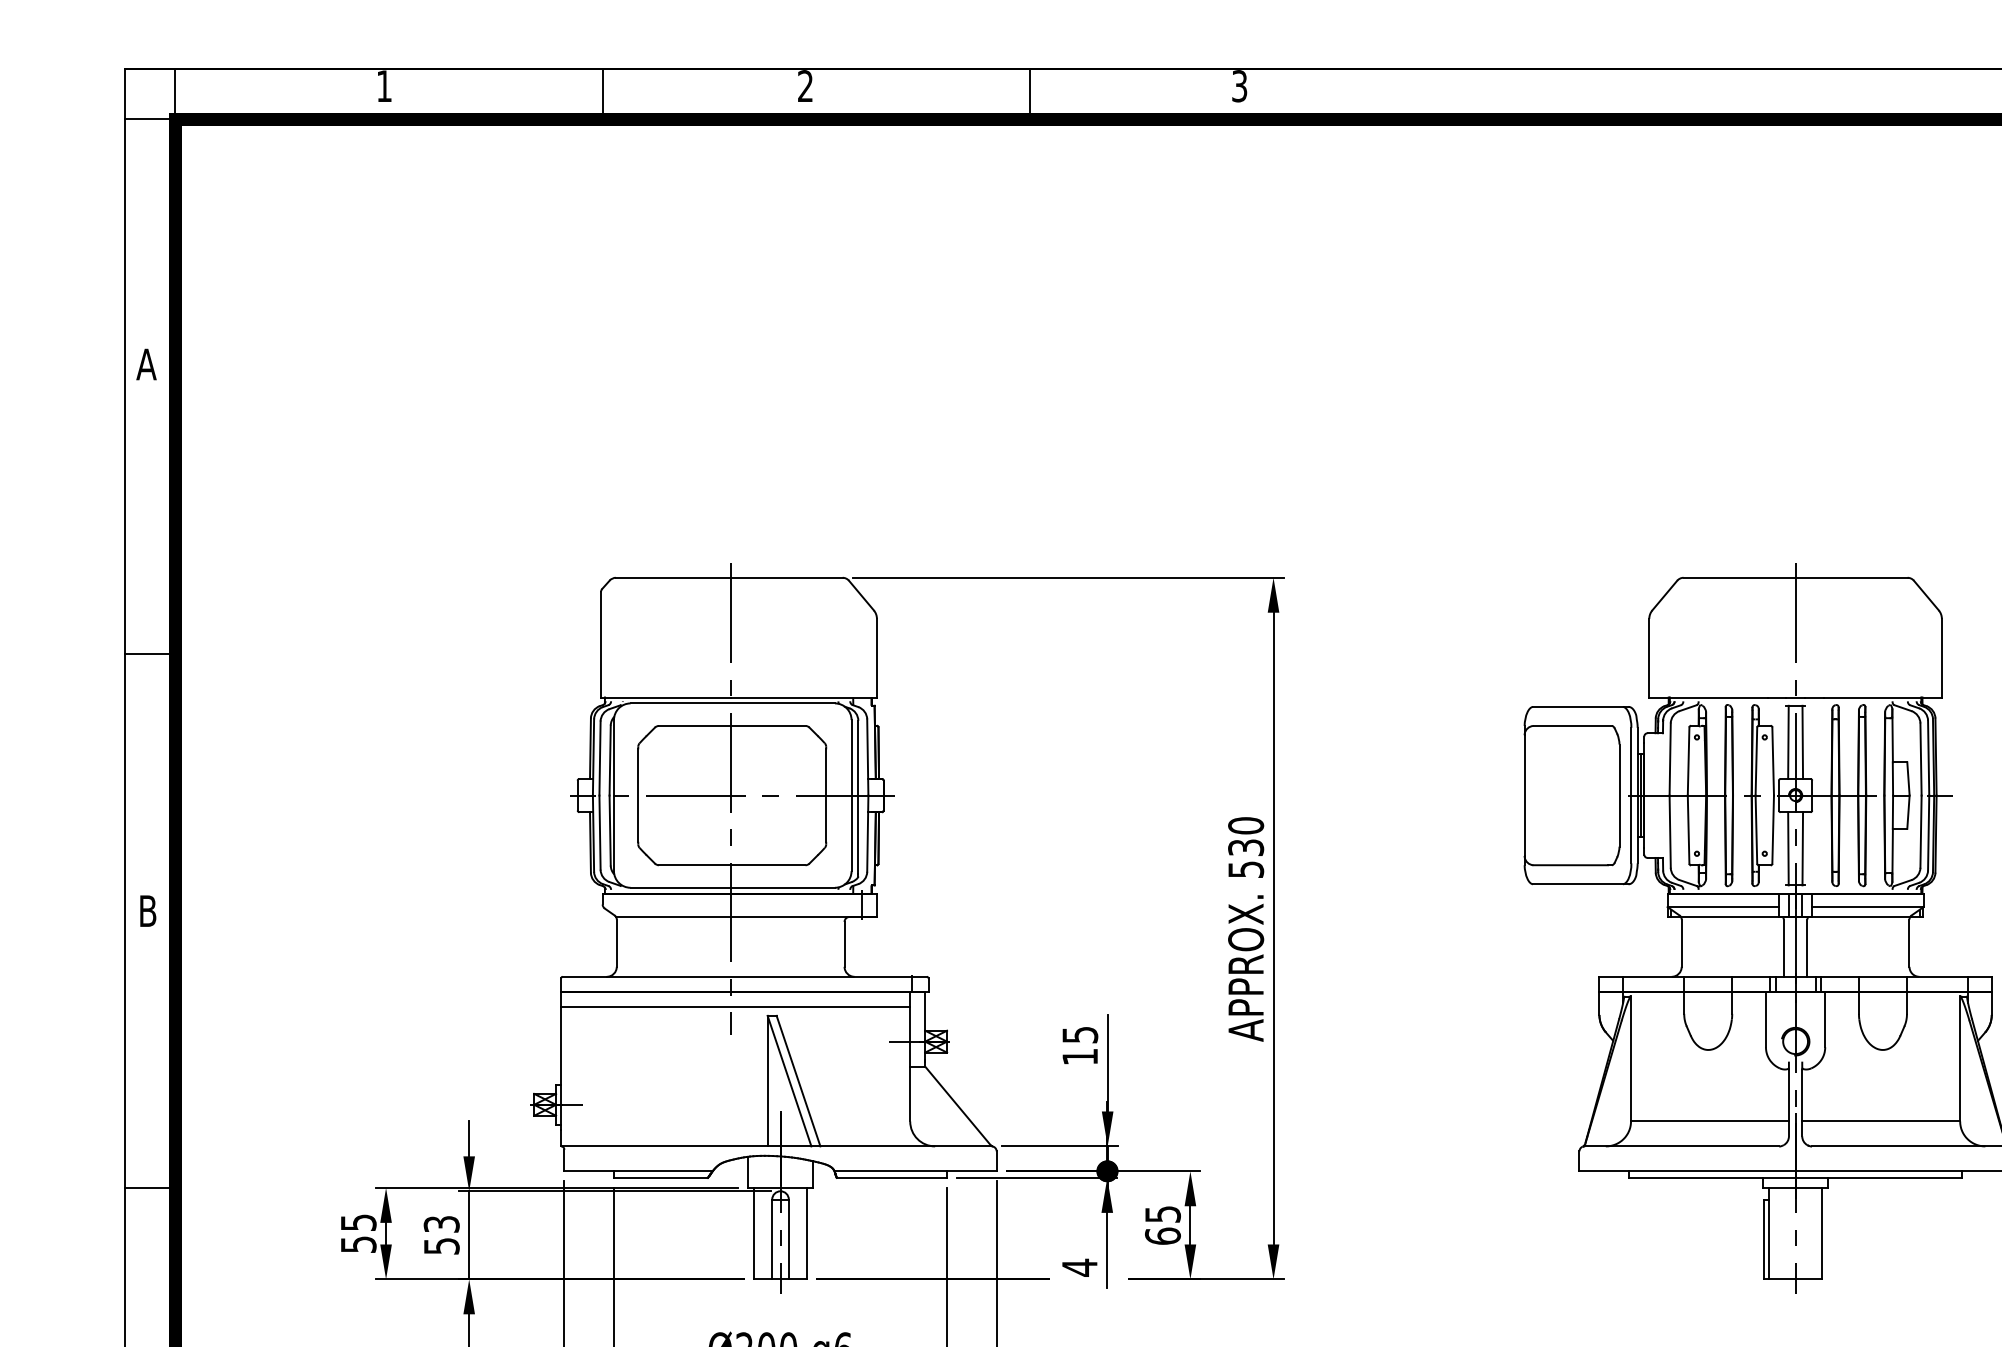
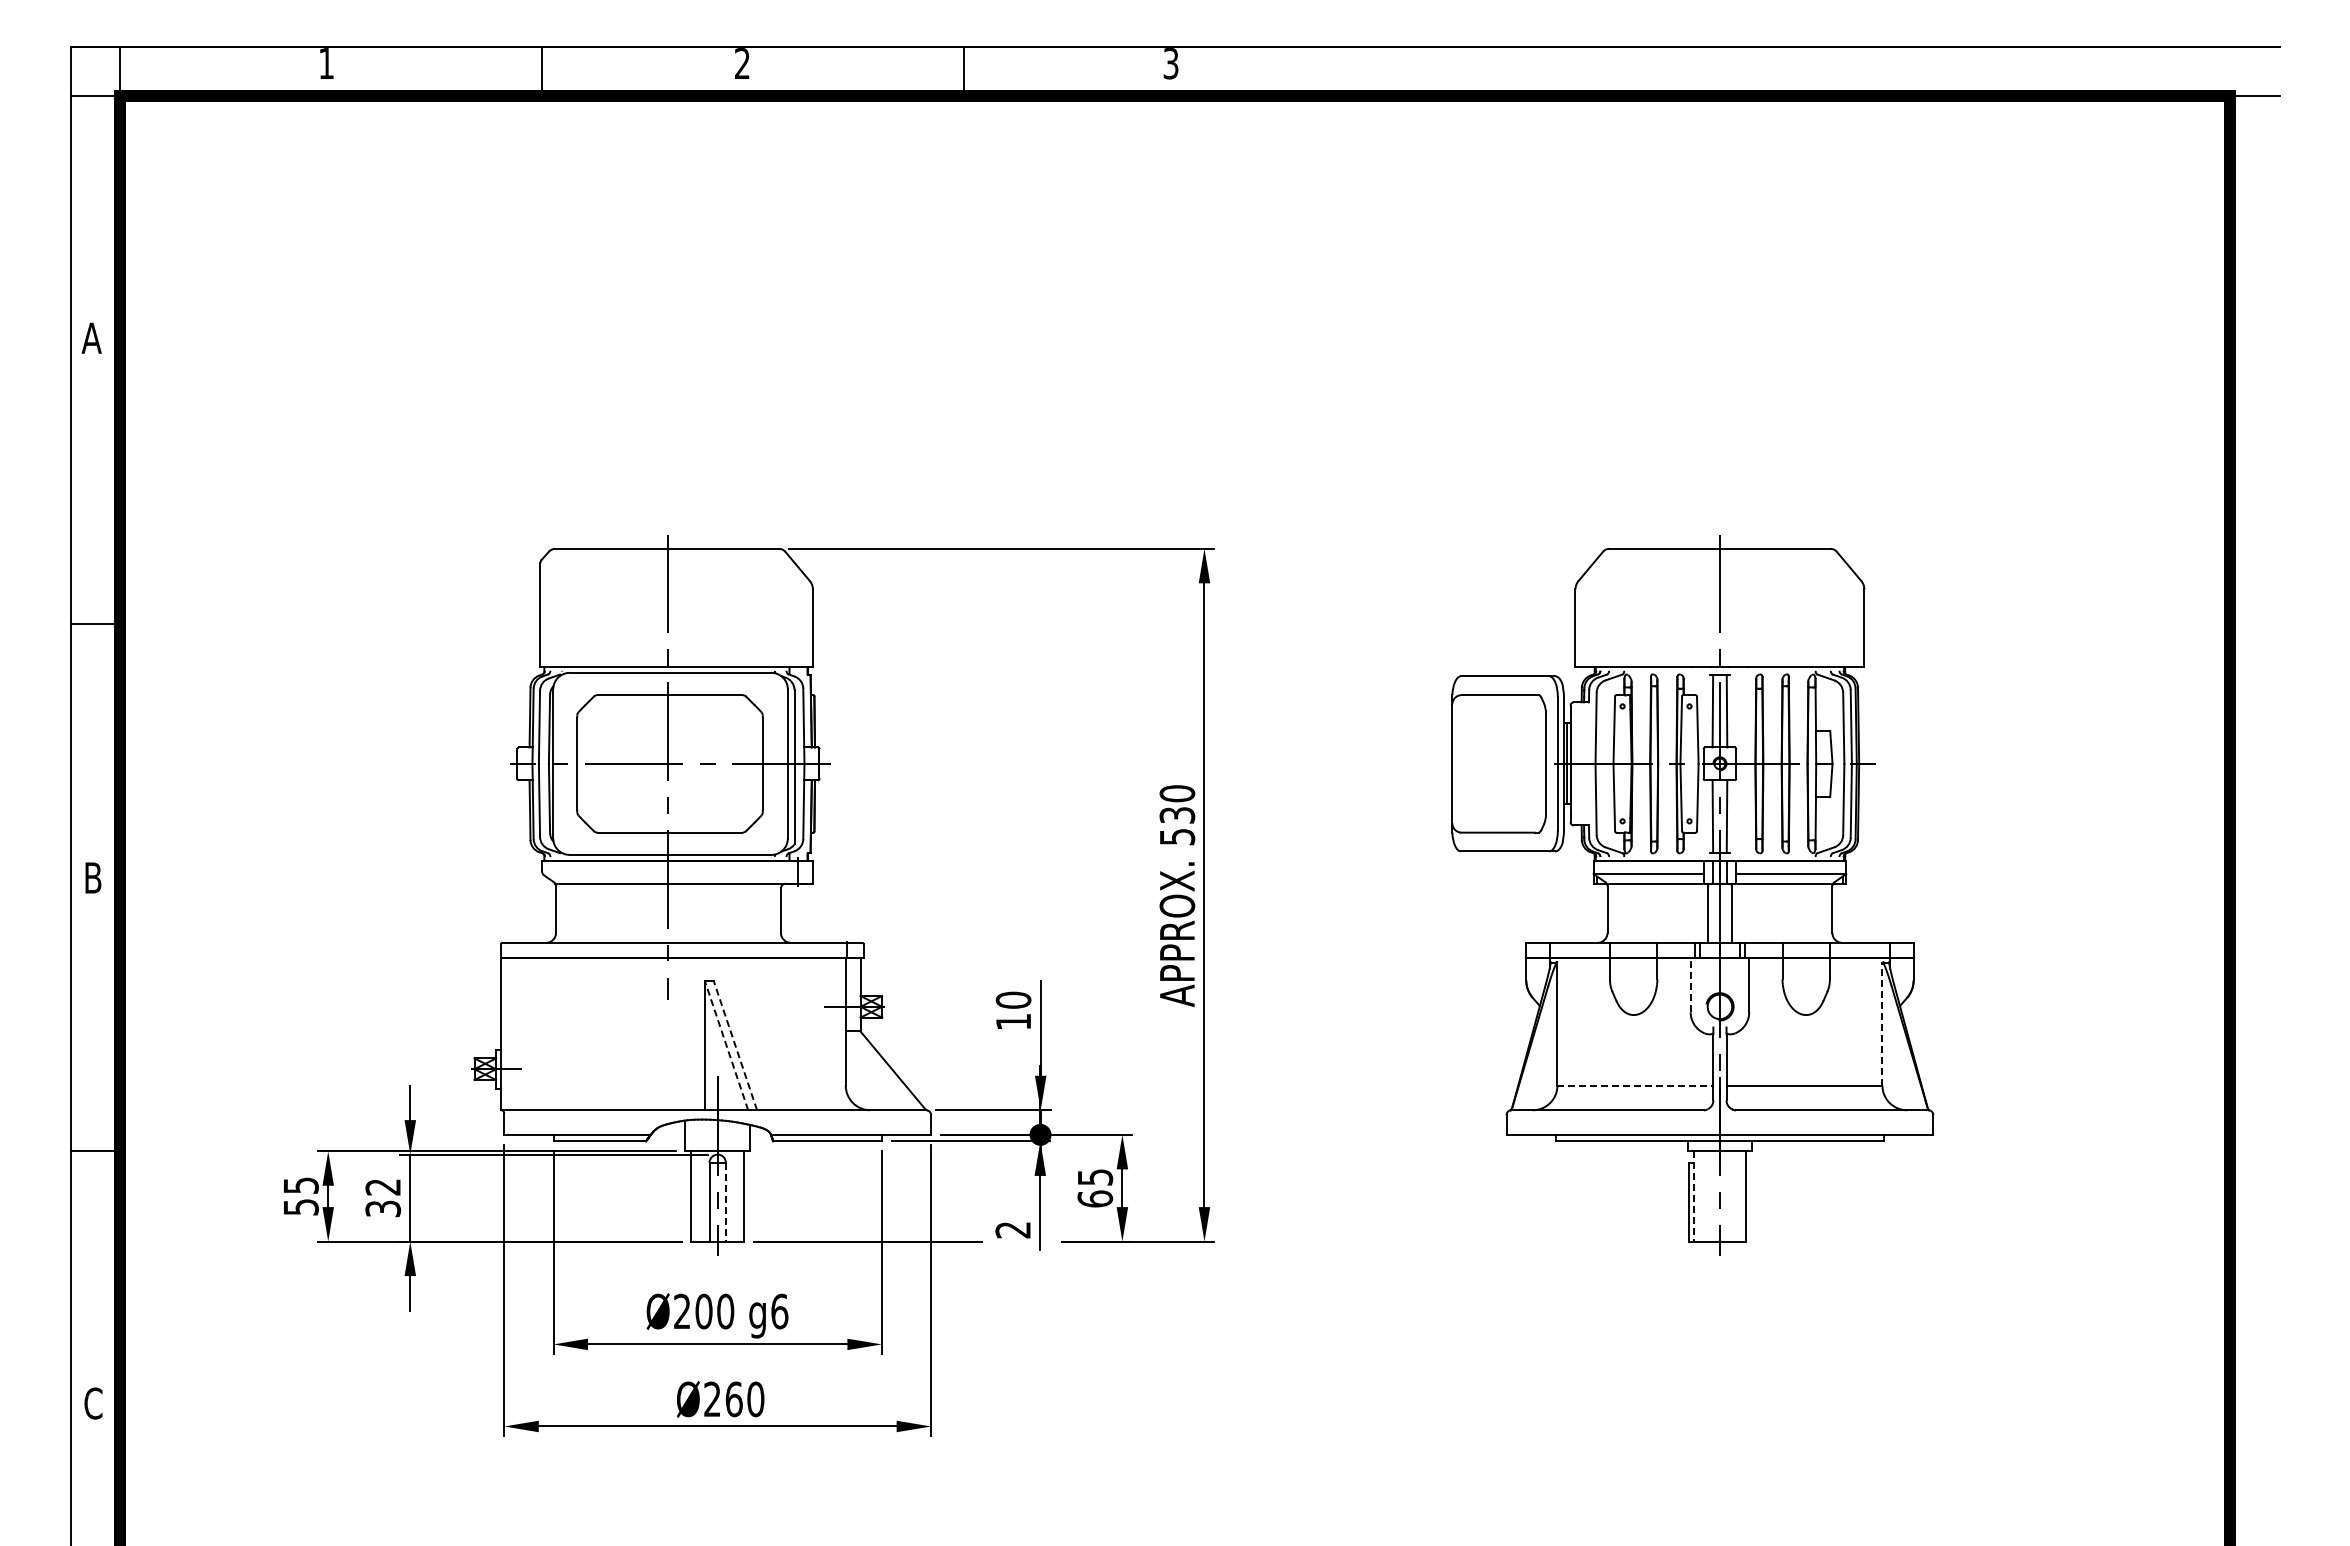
line: (735, 1006) -> (673, 972), removed
line: (1765, 1019) -> (1690, 984), solid -> dashed
text: (1080, 1034) -> (1013, 999), 15 -> 10
line: (1960, 1058) -> (1882, 1023), solid -> dashed
line: (789, 1080) -> (726, 1045), solid -> dashed
line: (798, 1080) -> (735, 1045), solid -> dashed
line: (1710, 1121) -> (1635, 1085), solid -> dashed
line: (1768, 1233) -> (1693, 1196), solid -> dashed
text: (442, 1234) -> (383, 1197), 53 -> 32
line: (788, 1239) -> (725, 1202), solid -> dashed
text: (1079, 1268) -> (1012, 1230), 4 -> 2

